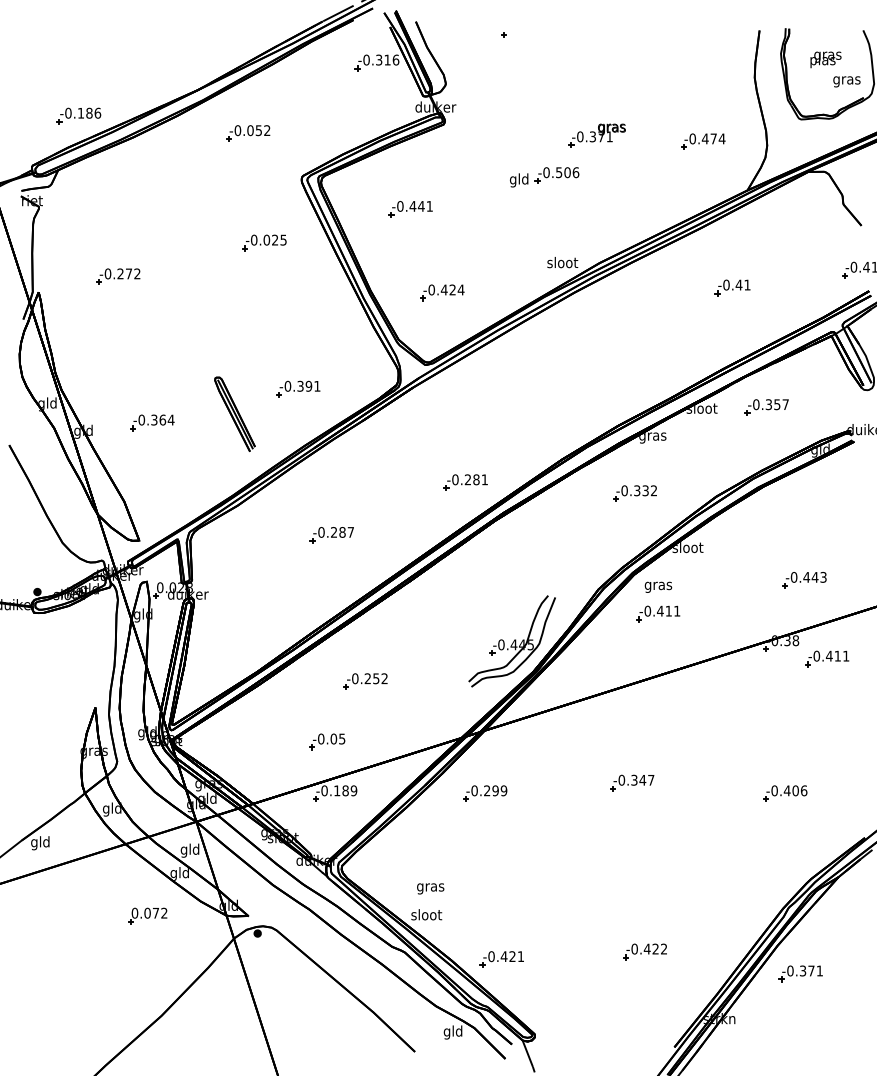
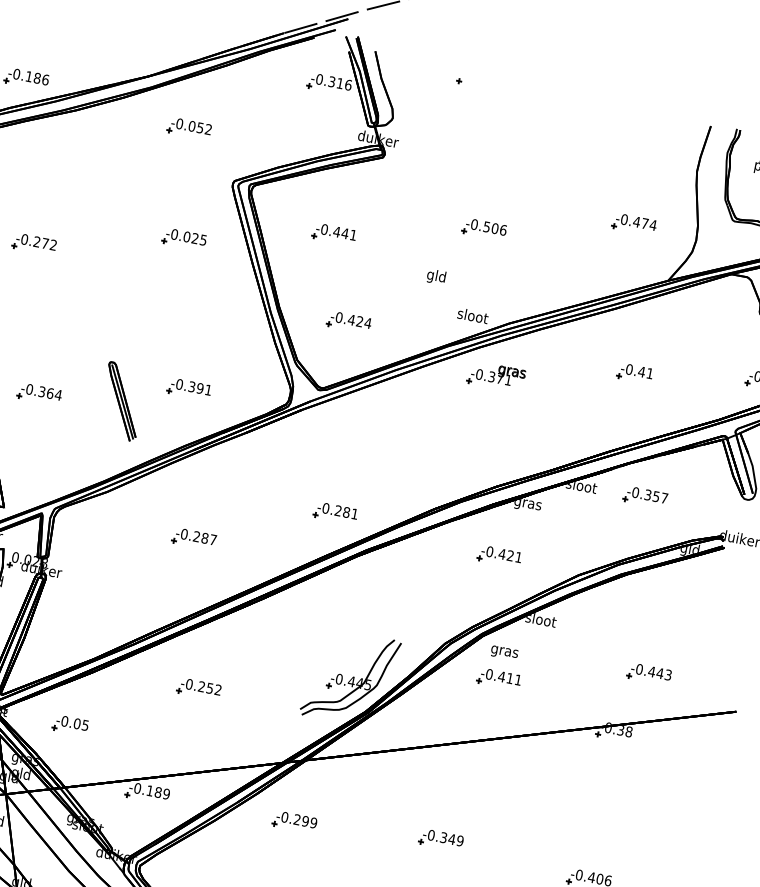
part: (596, 135) -> (495, 376), moved
text: (519, 180) -> (436, 277), moved
text: (645, 490) -> (510, 555), -0.332 -> -0.421
part: (827, 658) -> (656, 755), removed
part: (327, 741) -> (70, 725), moved
text: (651, 779) -> (460, 840), -0.347 -> -0.349

